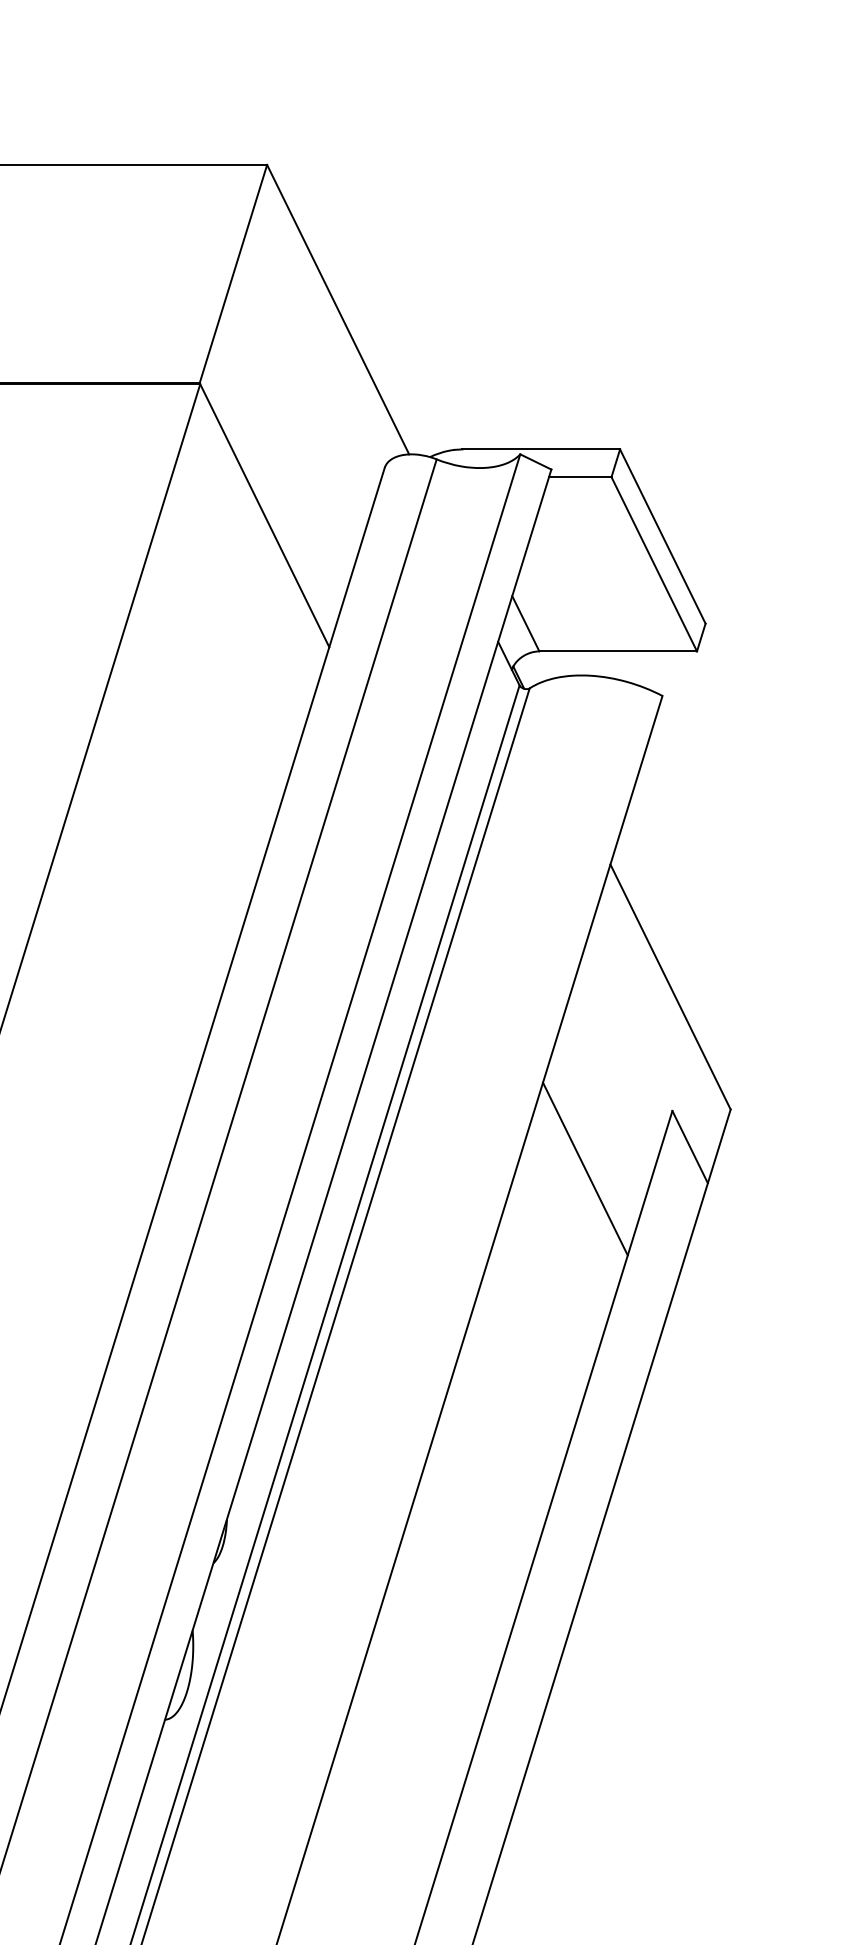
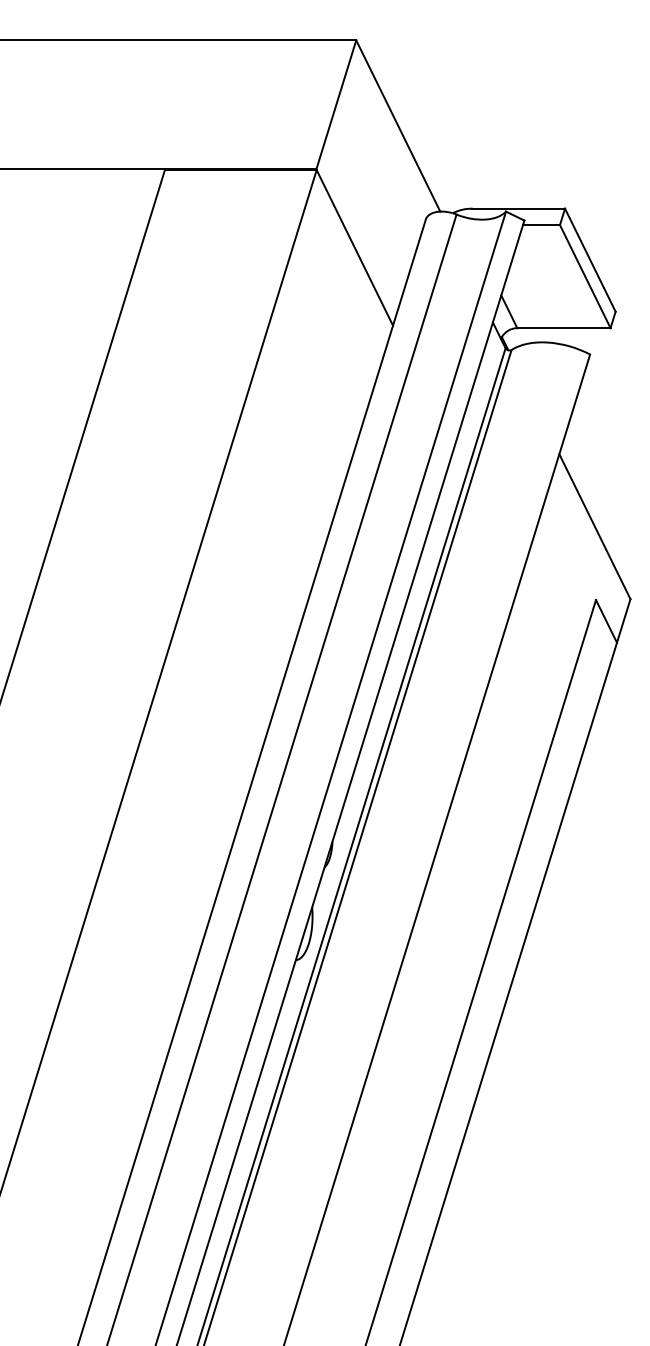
line: (585, 1169) -> (544, 634), removed

